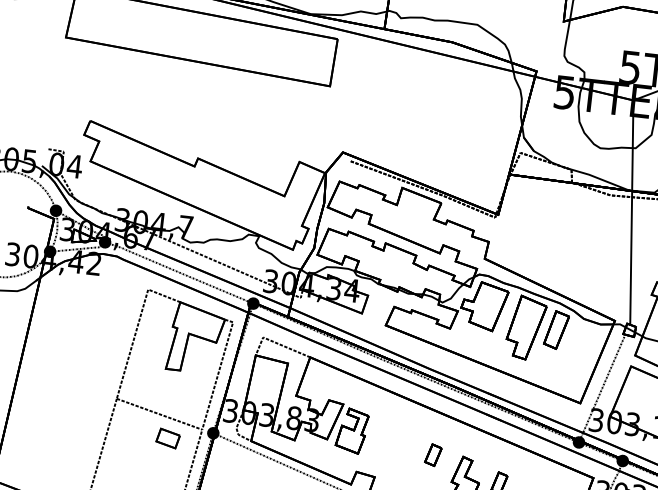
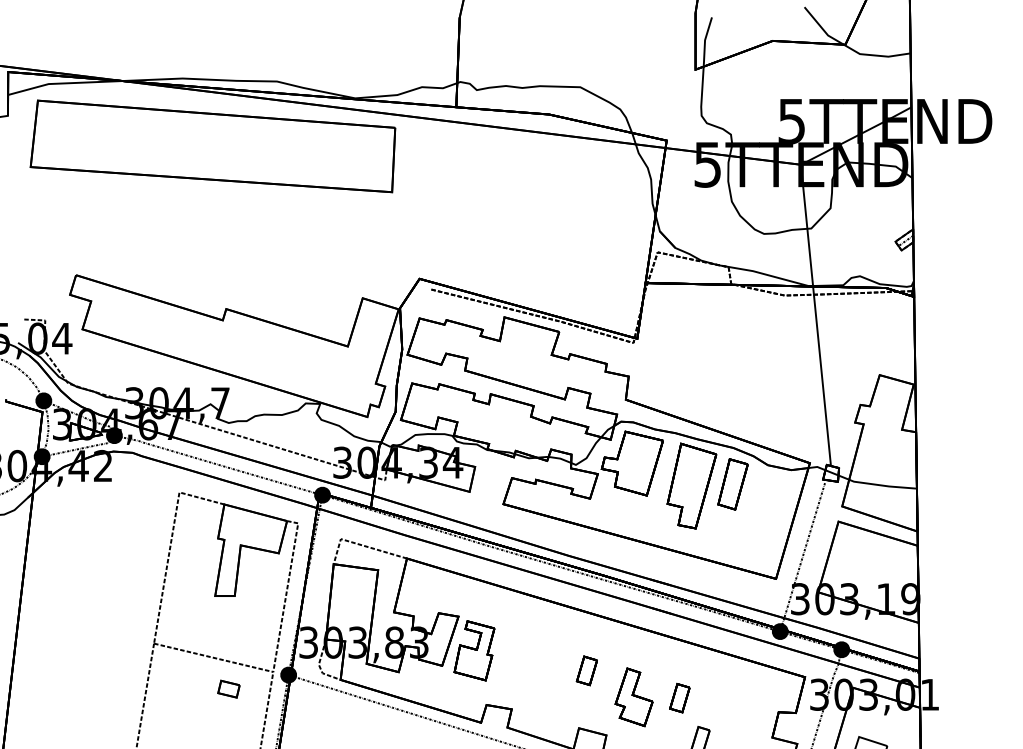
part: (167, 438) -> (228, 689), size x0.7

